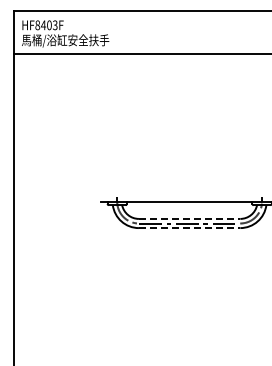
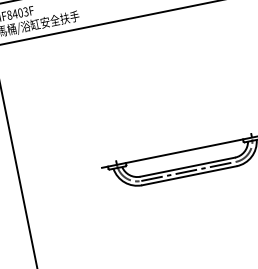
line: (189, 218) -> (187, 166), dashed -> solid
line: (189, 228) -> (189, 176), dashed -> solid

